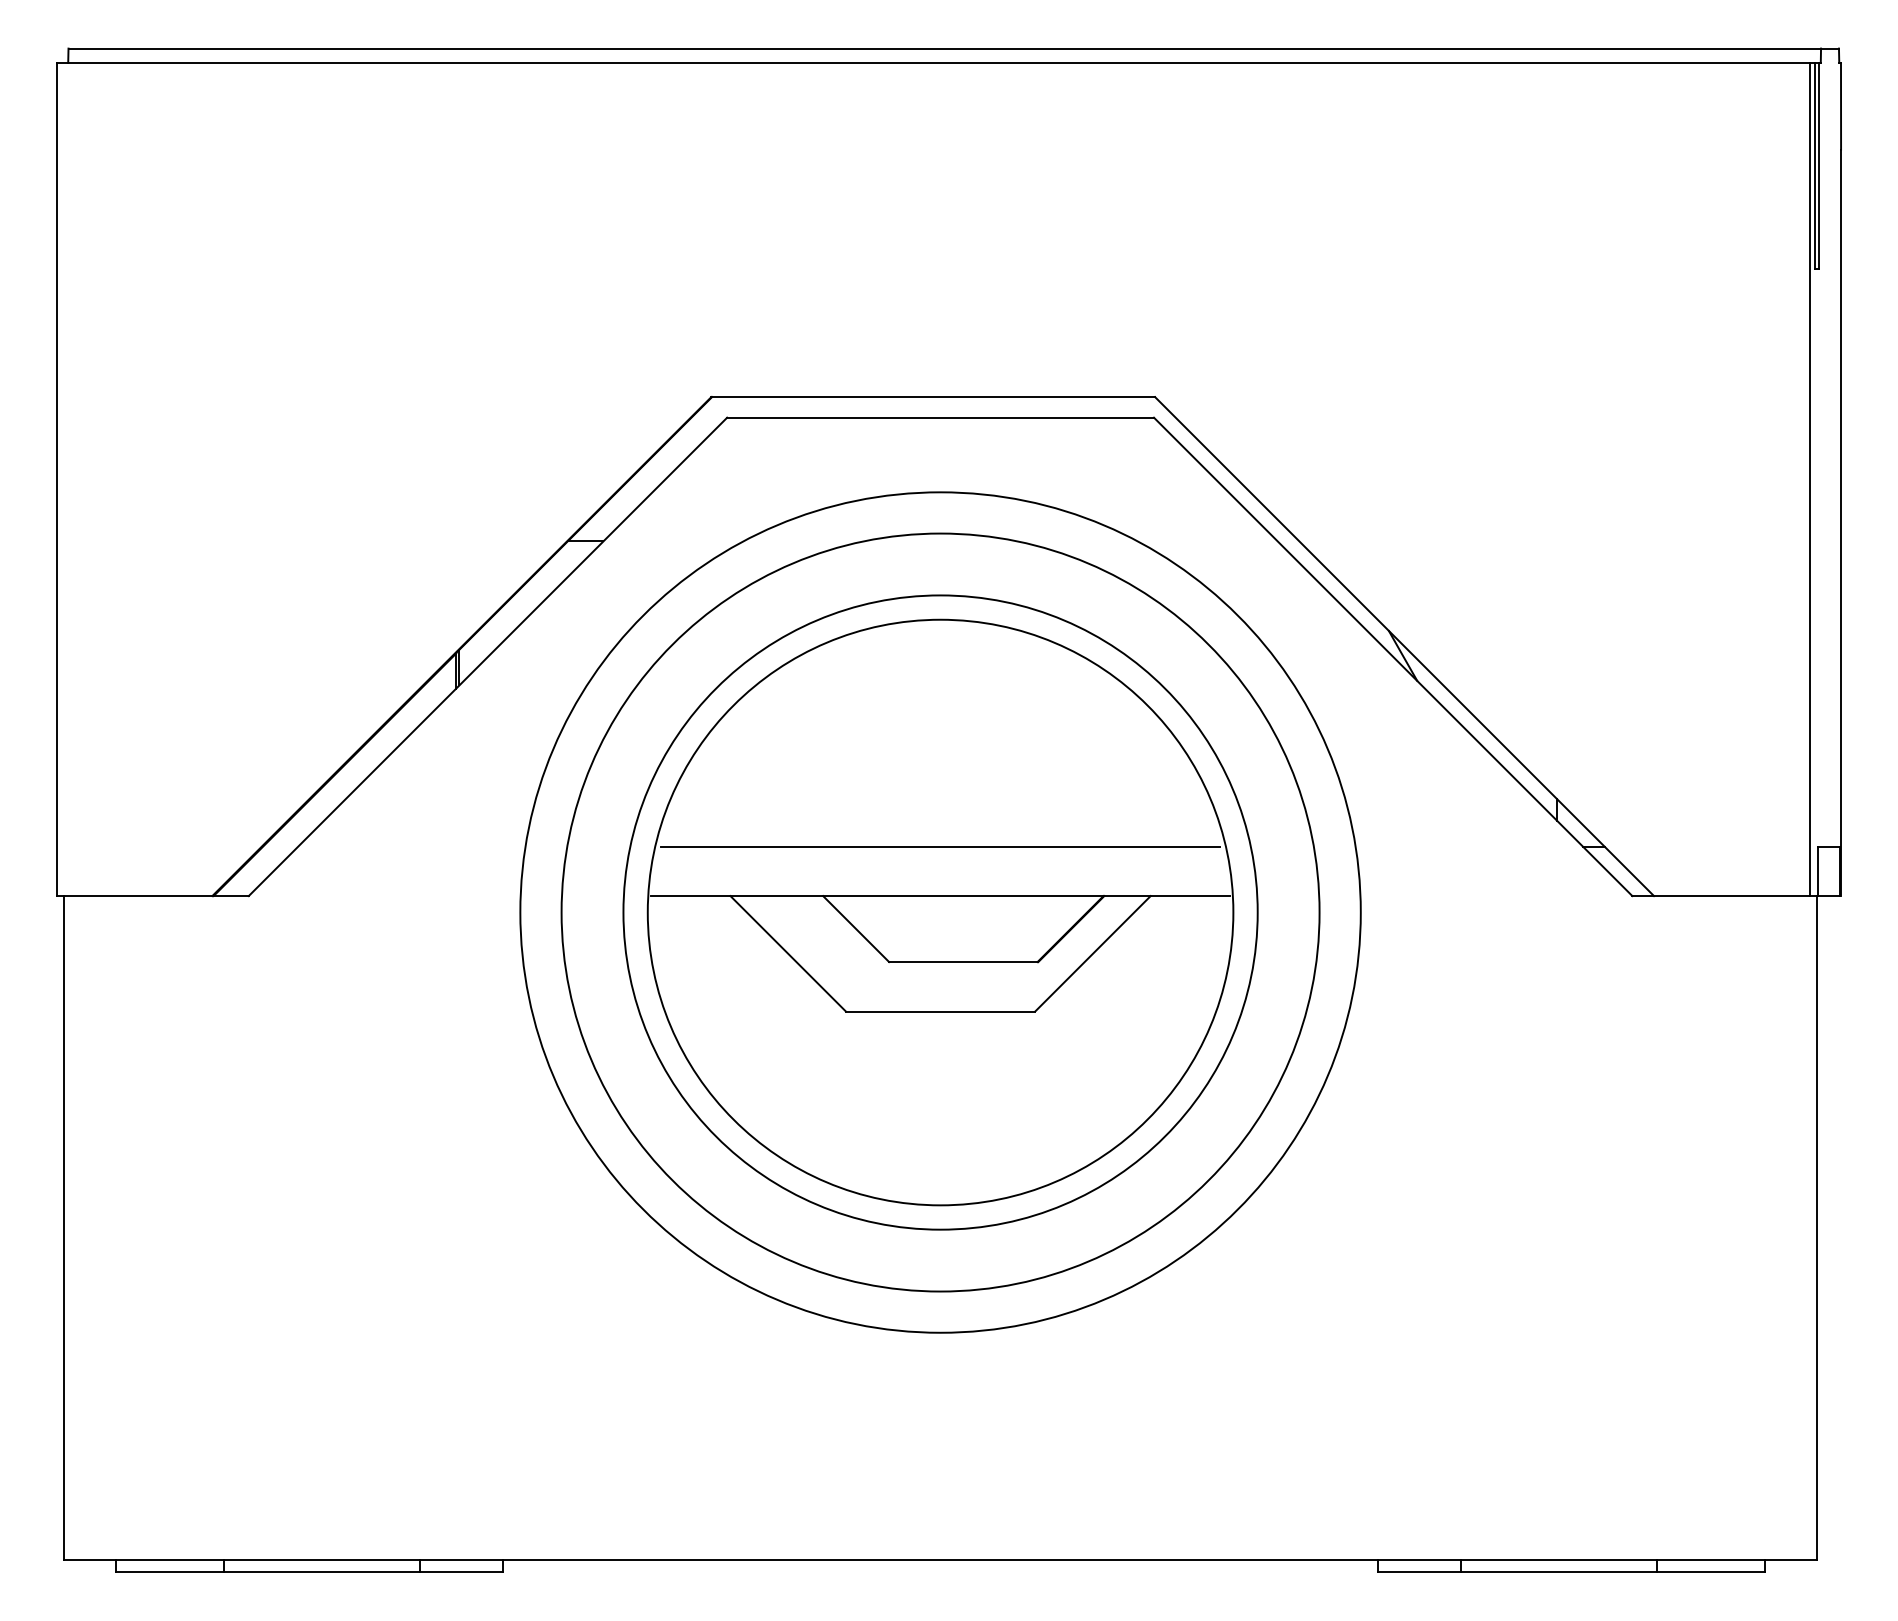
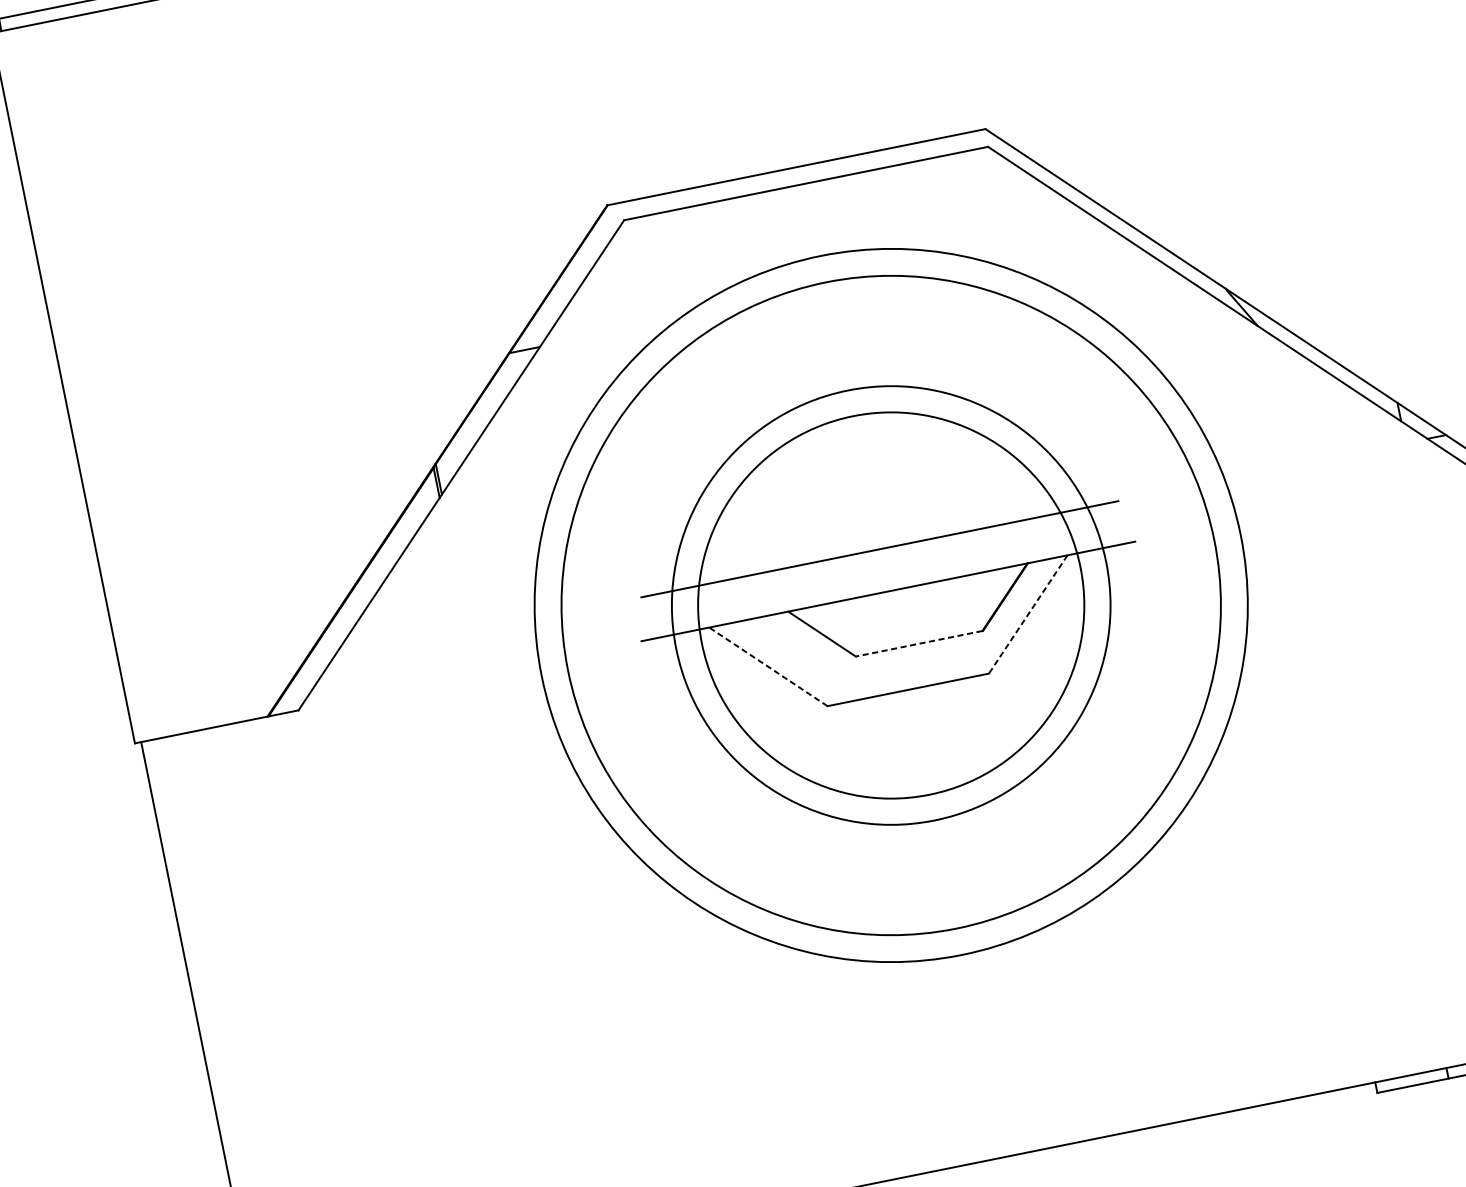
circle: (940, 912) -> (891, 605), size x0.6
circle: (940, 912) -> (891, 605), size x0.7
circle: (940, 912) -> (891, 605), size x1.4
line: (788, 953) -> (768, 666), solid -> dashed
line: (1092, 953) -> (1027, 614), solid -> dashed
line: (962, 962) -> (918, 644), solid -> dashed

